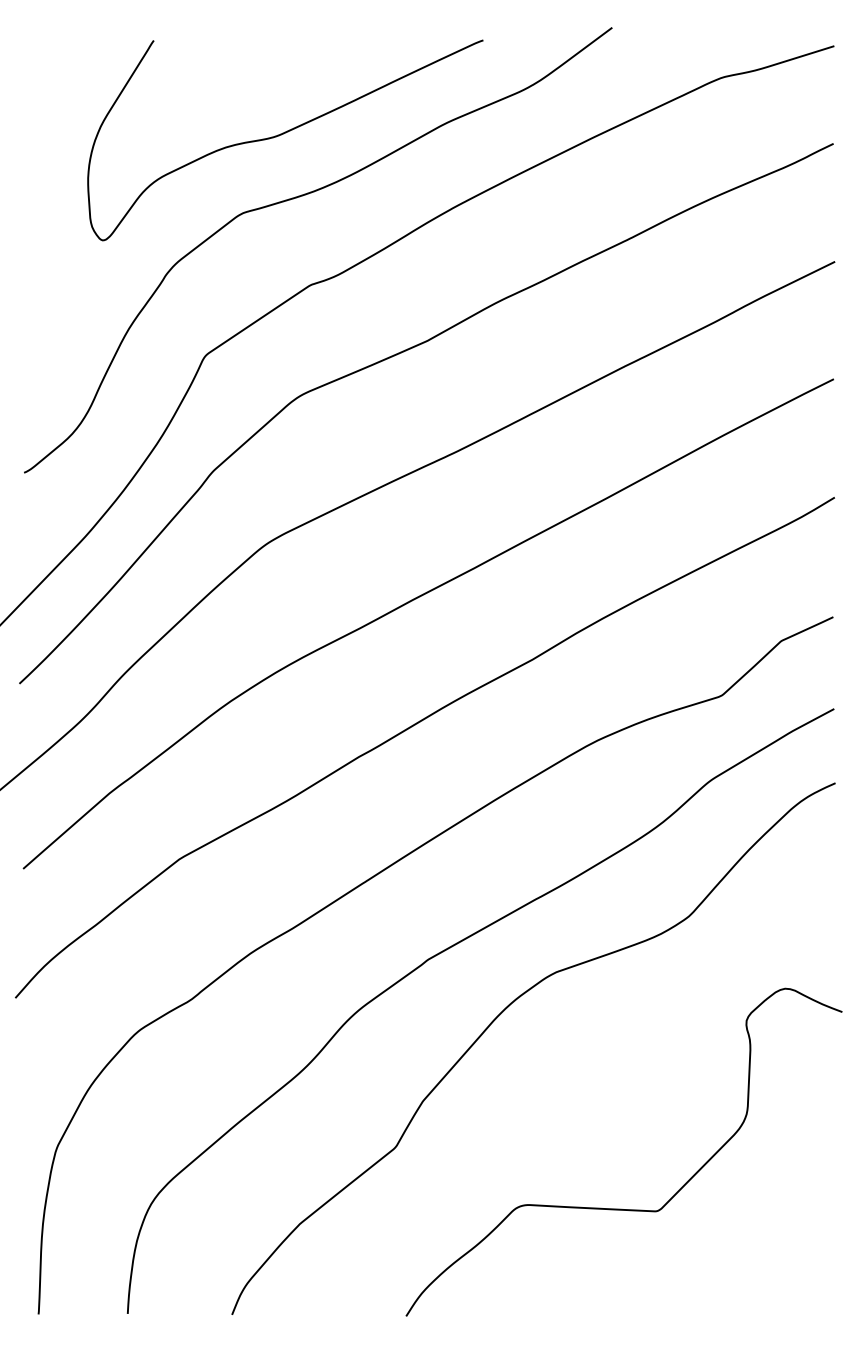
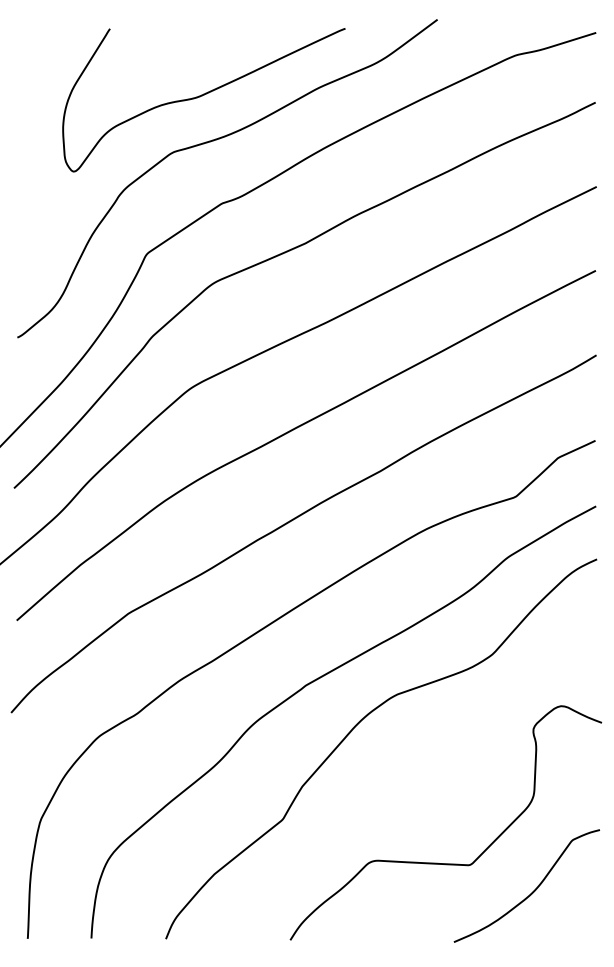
curve: (745, 1248) -> (532, 891), added

